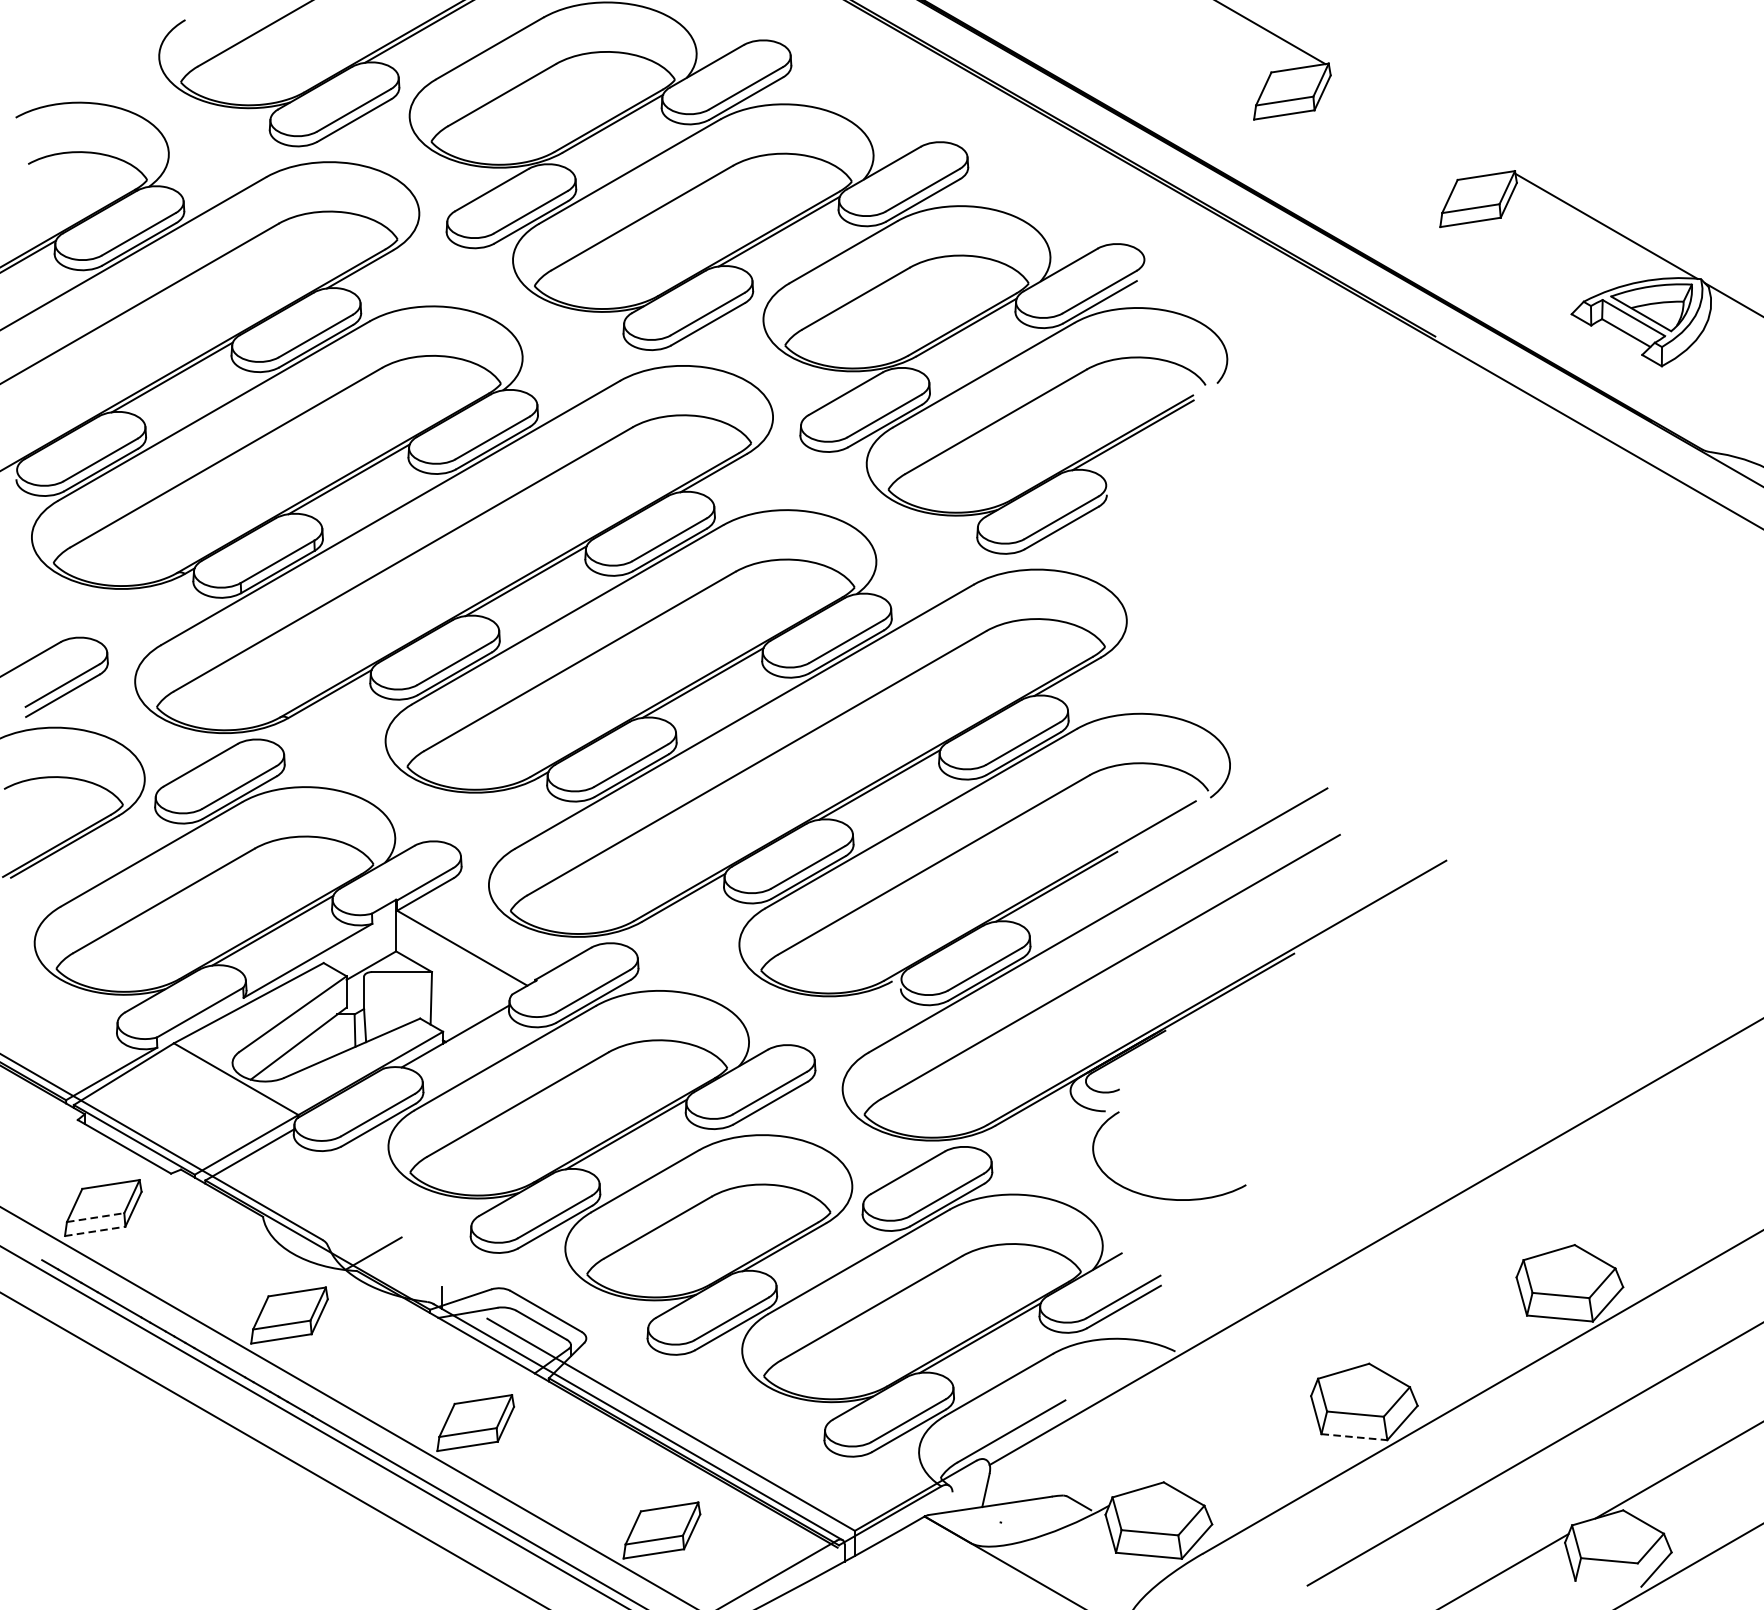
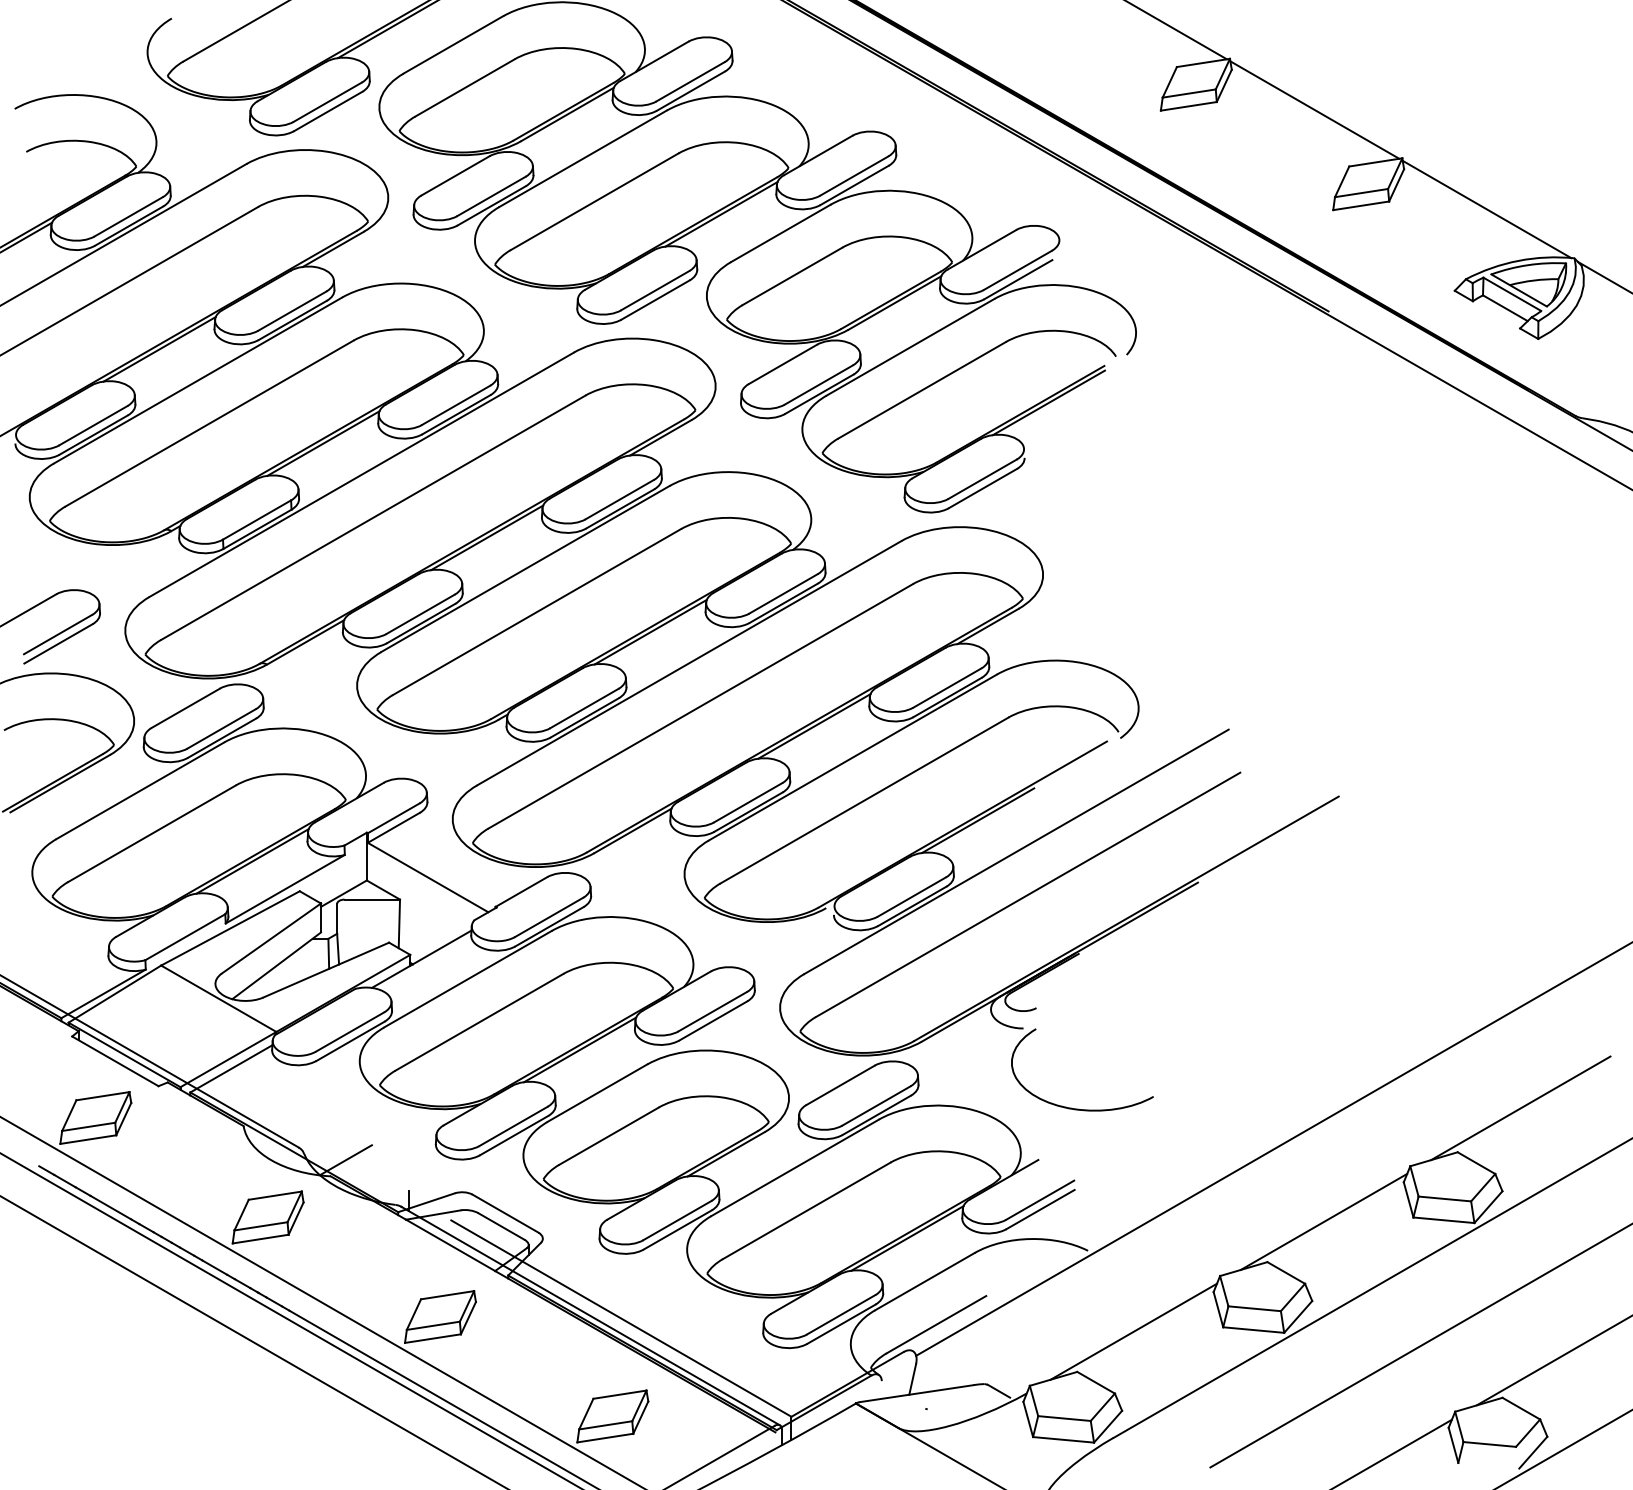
line: (1420, 118) -> (1314, 109), added
line: (1642, 1197) -> (1520, 1108), added
line: (95, 1217) -> (88, 1126), dashed -> solid
line: (95, 1231) -> (88, 1139), dashed -> solid
line: (1429, 1319) -> (1323, 1221), added
line: (1354, 1437) -> (1253, 1330), dashed -> solid
line: (1224, 1438) -> (1133, 1331), added

